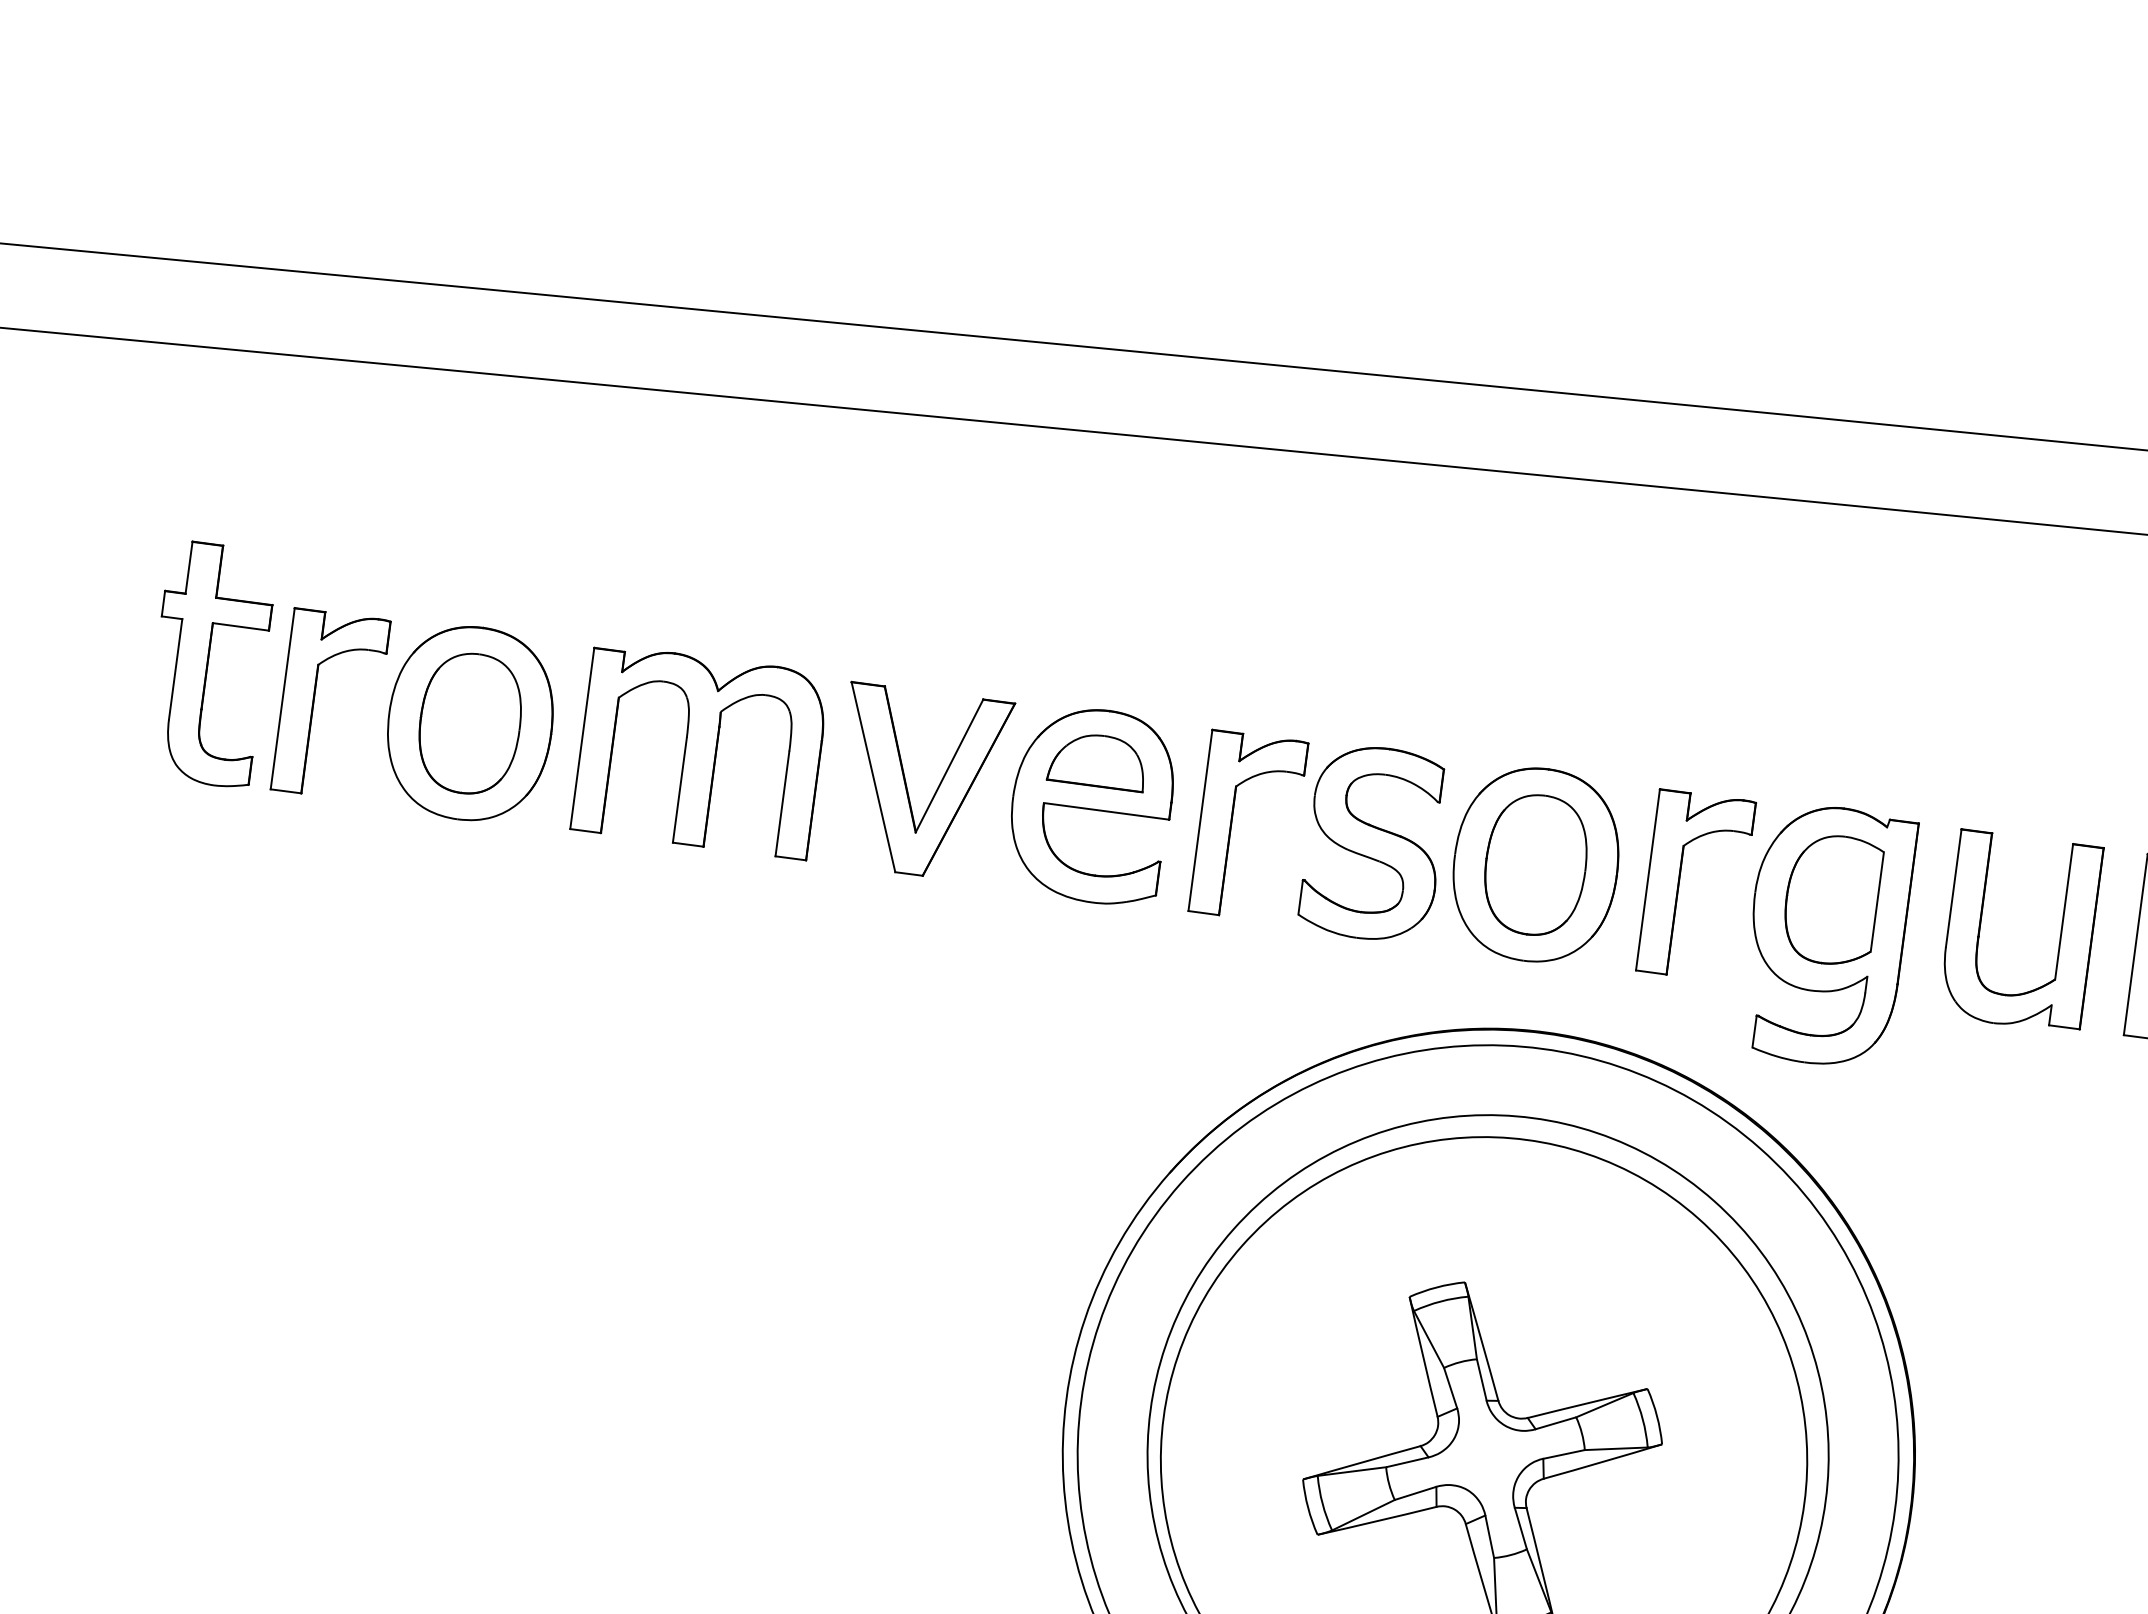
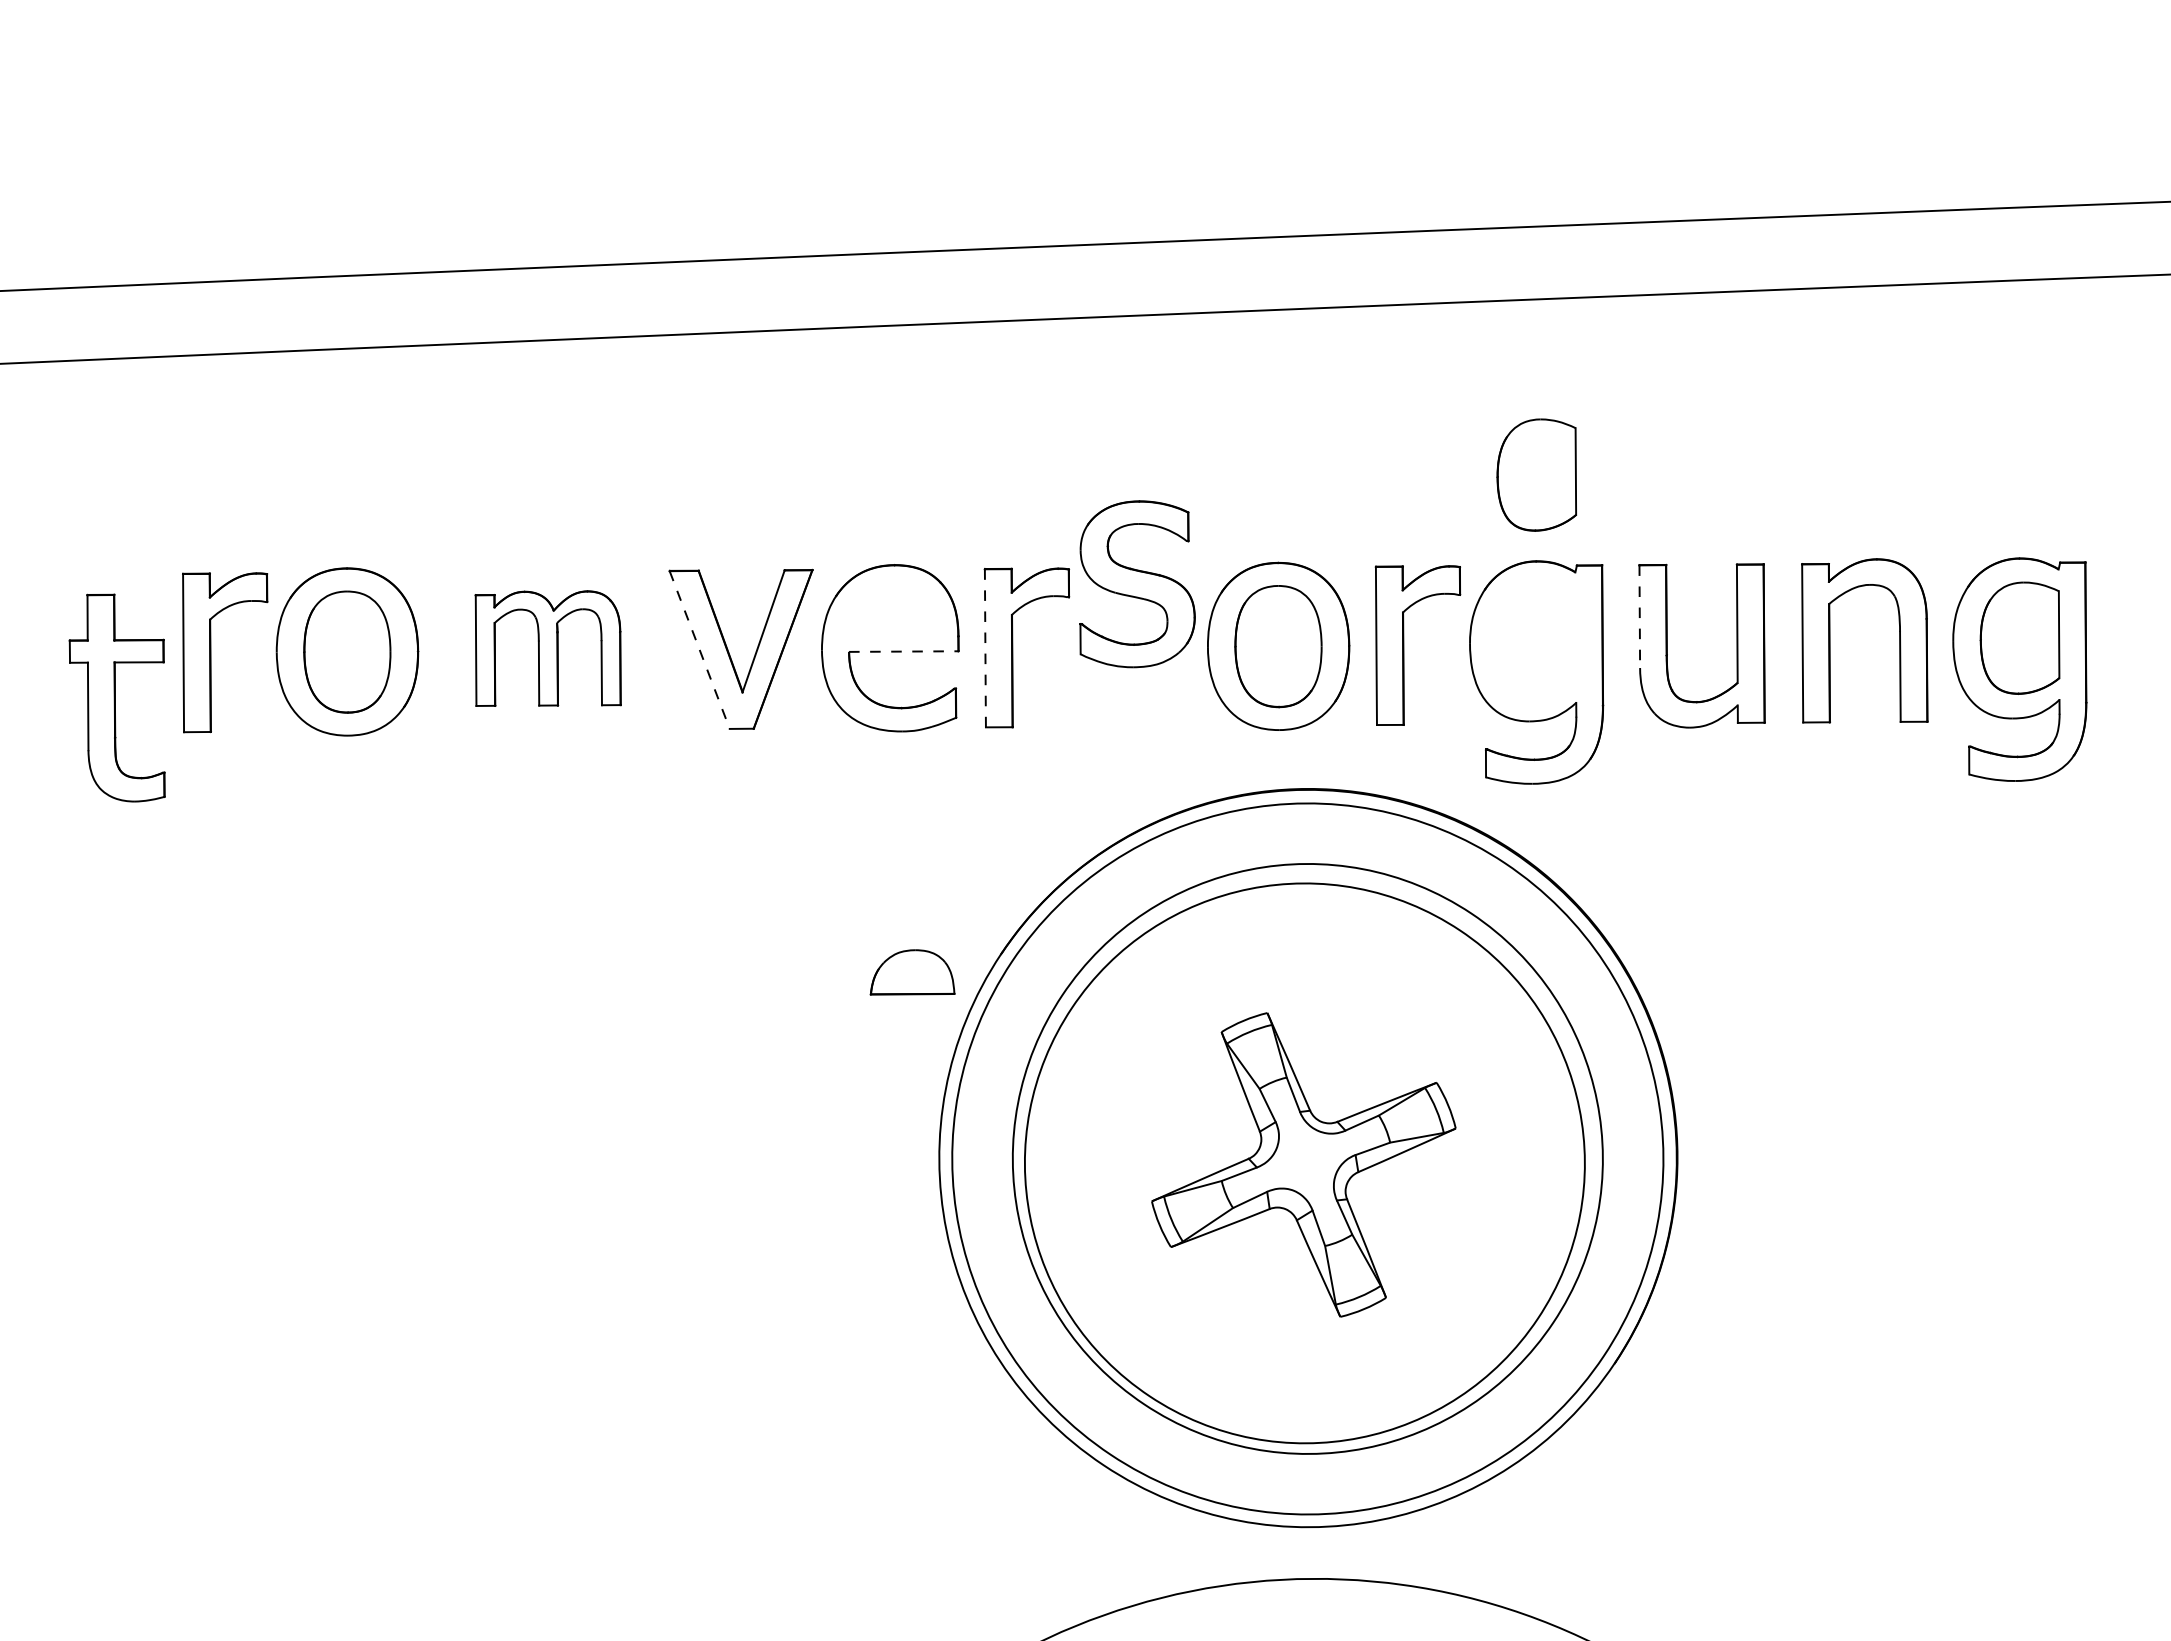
part: (209, 663) -> (116, 697), moved
part: (699, 751) -> (547, 648), size x0.7
part: (1098, 761) -> (912, 972), moved
line: (873, 777) -> (699, 650), solid -> dashed
line: (1106, 811) -> (903, 651), solid -> dashed
line: (1200, 820) -> (985, 648), solid -> dashed
part: (1374, 843) -> (1137, 584), moved
line: (1953, 889) -> (1639, 617), solid -> dashed
part: (1831, 899) -> (1536, 474), moved

